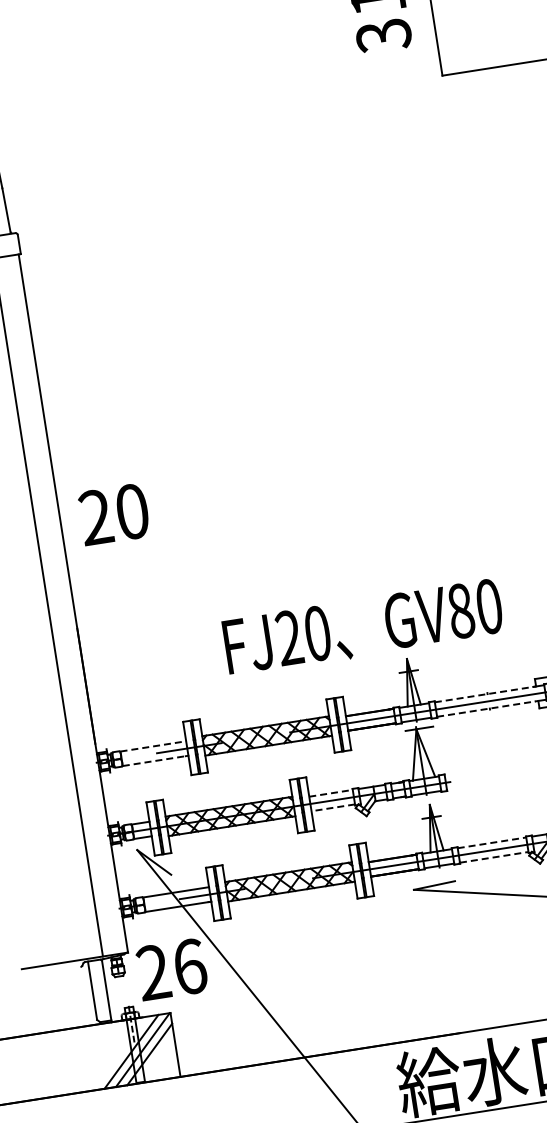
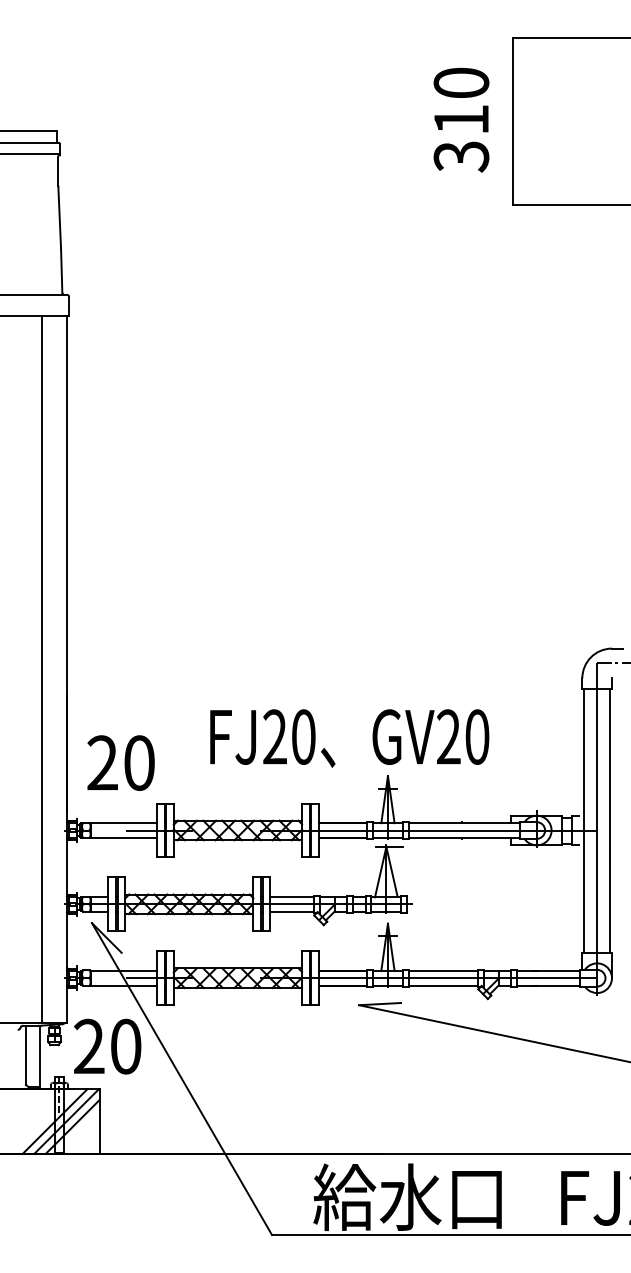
text: (113, 514) -> (120, 762), moved
text: (460, 610) -> (448, 736), GV80 -> GV20
line: (485, 694) -> (460, 823), dashed -> solid
line: (486, 708) -> (458, 837), dashed -> solid
line: (154, 746) -> (124, 823), dashed -> solid
line: (154, 760) -> (122, 837), dashed -> solid
line: (331, 793) -> (292, 897), dashed -> solid
line: (332, 807) -> (291, 911), dashed -> solid
line: (491, 842) -> (443, 970), dashed -> solid
line: (494, 857) -> (443, 985), dashed -> solid
text: (190, 966) -> (126, 1046), 26 -> 20

